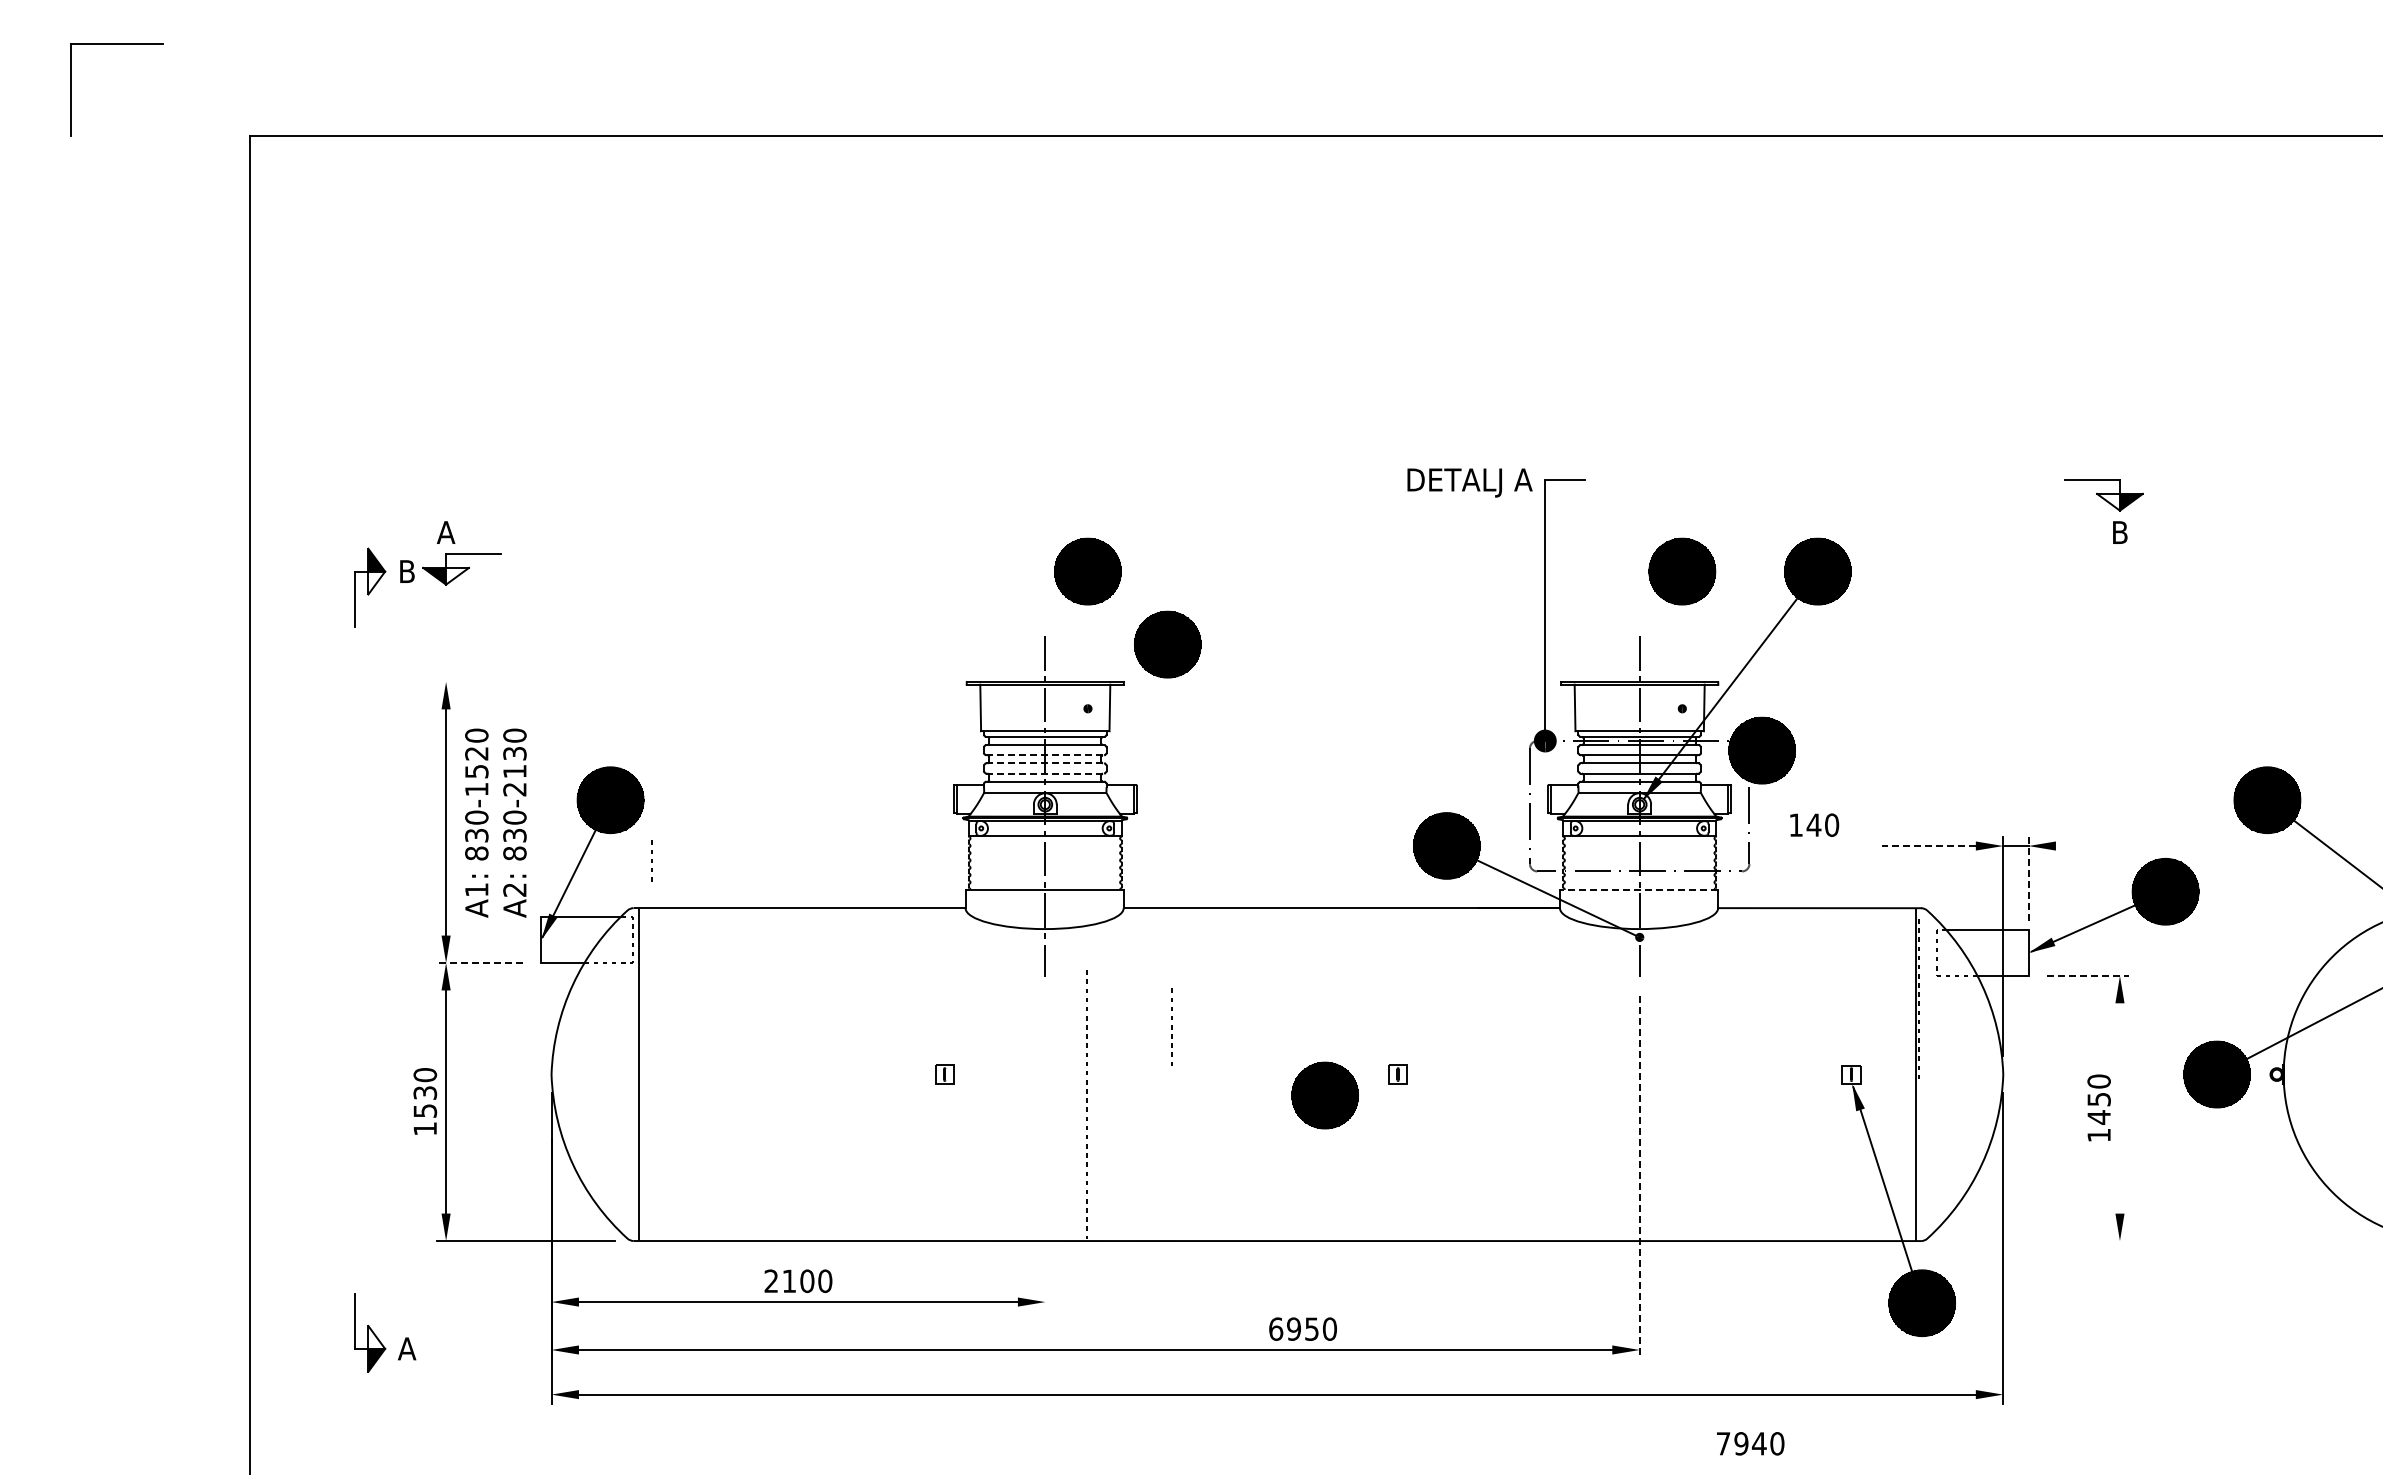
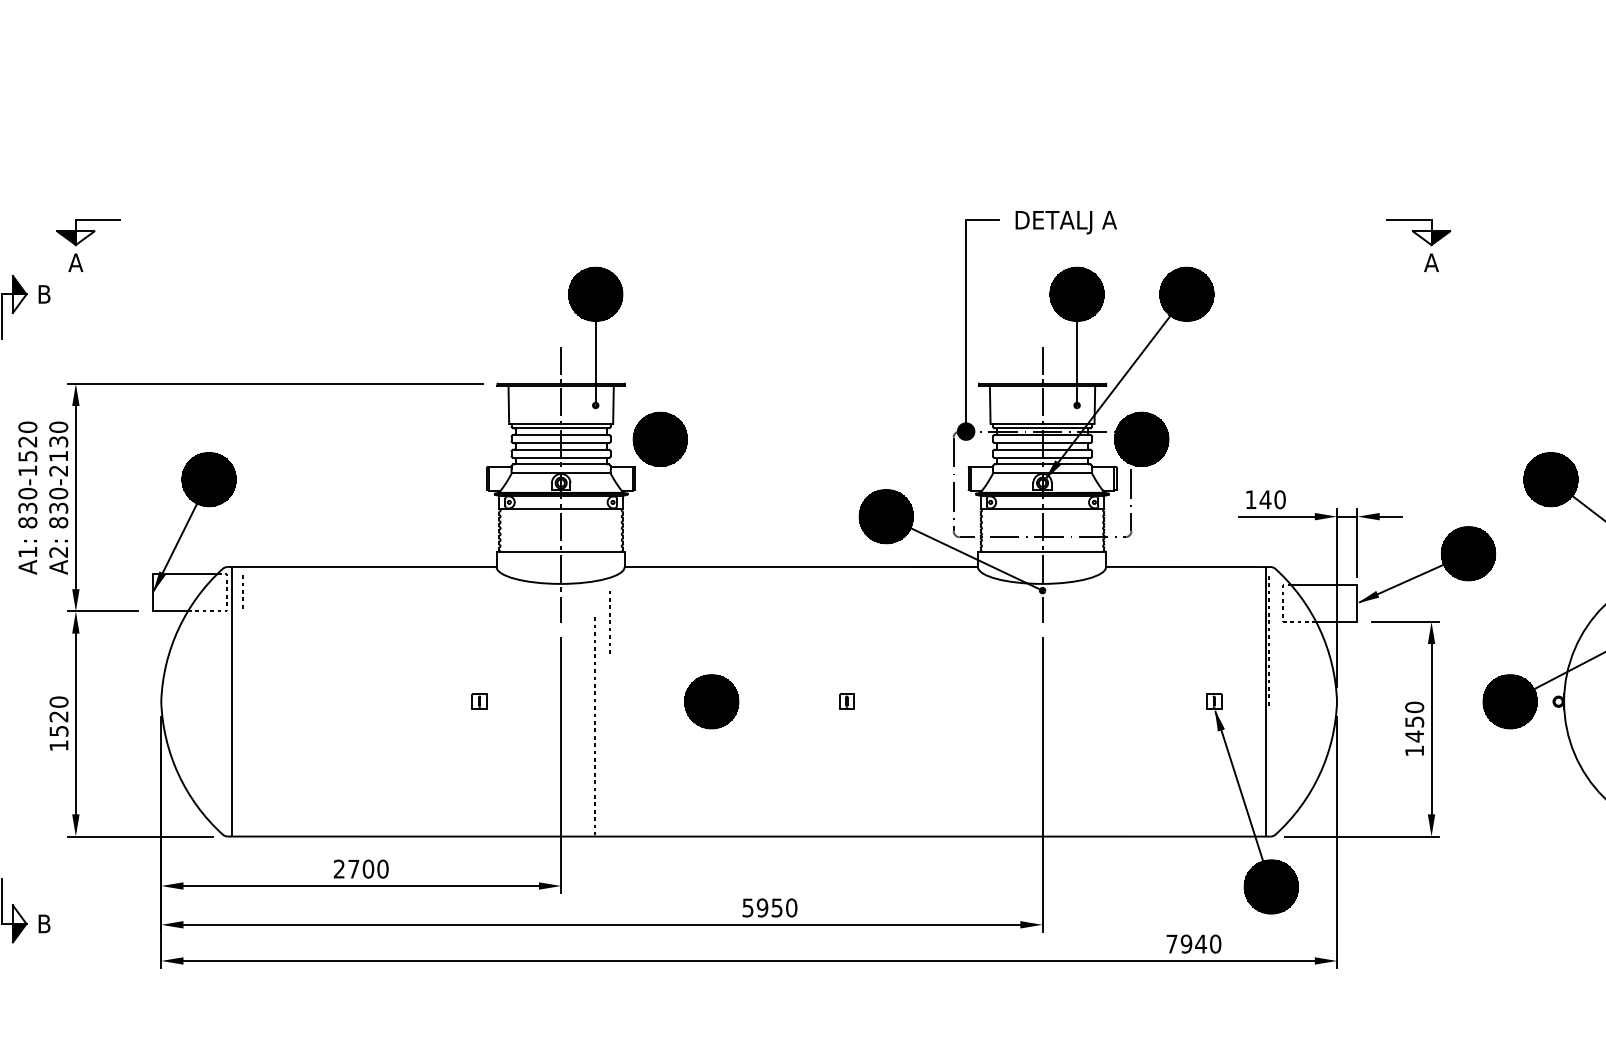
text: (1469, 482) -> (1065, 222), moved
text: (2119, 532) -> (1431, 262), B -> A
part: (461, 569) -> (88, 232), moved
part: (1167, 644) -> (660, 439), moved
line: (1087, 654) -> (595, 361), added
line: (1682, 654) -> (1077, 361), added
line: (692, 681) -> (275, 383), added
line: (1045, 755) -> (561, 443), dashed -> solid
line: (1045, 763) -> (561, 449), dashed -> solid
line: (1045, 773) -> (561, 457), dashed -> solid
text: (495, 822) -> (42, 497), moved
text: (1814, 824) -> (1265, 499), moved
line: (1928, 846) -> (1276, 517), dashed -> solid
line: (2069, 846) -> (1390, 517), added
line: (651, 860) -> (242, 591), moved
line: (2028, 878) -> (1357, 542), dashed -> solid
line: (1638, 889) -> (1041, 551), dashed -> solid
line: (479, 963) -> (102, 611), dashed -> solid
line: (2088, 975) -> (1406, 621), dashed -> solid
line: (1171, 1026) -> (609, 621), moved
text: (425, 1092) -> (59, 716), 1530 -> 1520
part: (1324, 1095) -> (711, 701), moved
line: (2119, 1108) -> (1431, 729), added
line: (1045, 1153) -> (561, 765), added
line: (1639, 1177) -> (1042, 785), dashed -> solid
line: (2034, 1241) -> (1362, 836), added
text: (788, 1280) -> (353, 868), 2100 -> 2700
text: (1276, 1328) -> (748, 907), 6950 -> 5950
text: (407, 1348) -> (44, 923), A -> B
text: (1750, 1443) -> (1193, 943), moved

